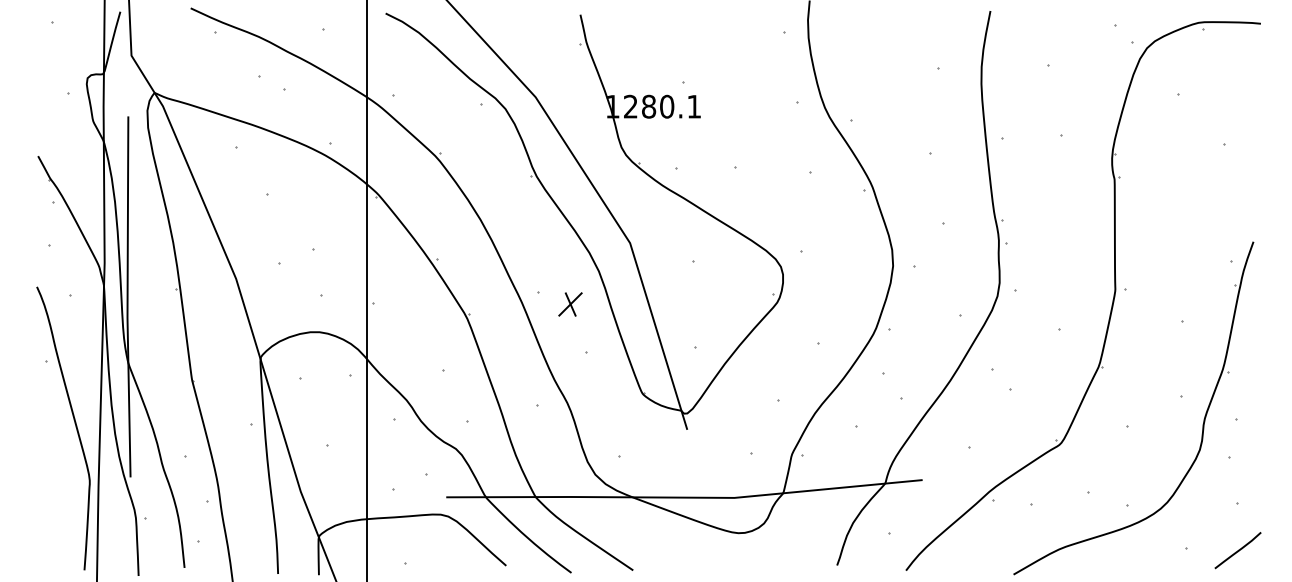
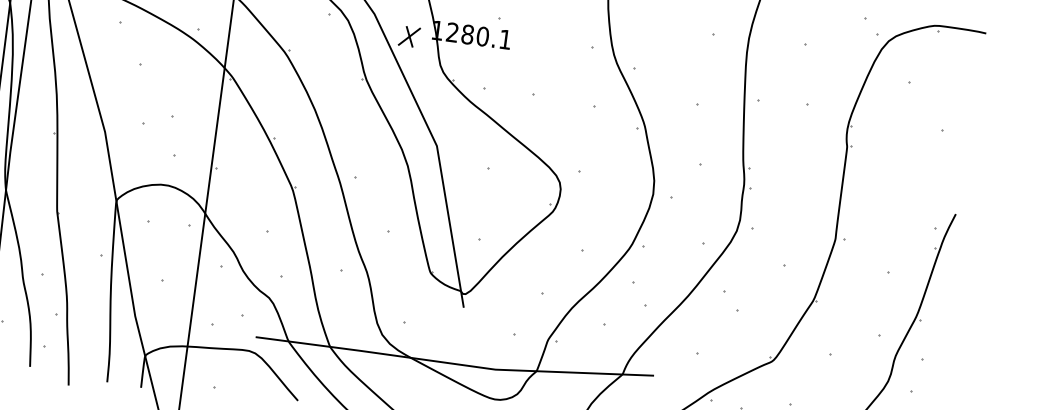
part: (570, 304) -> (409, 36), moved

